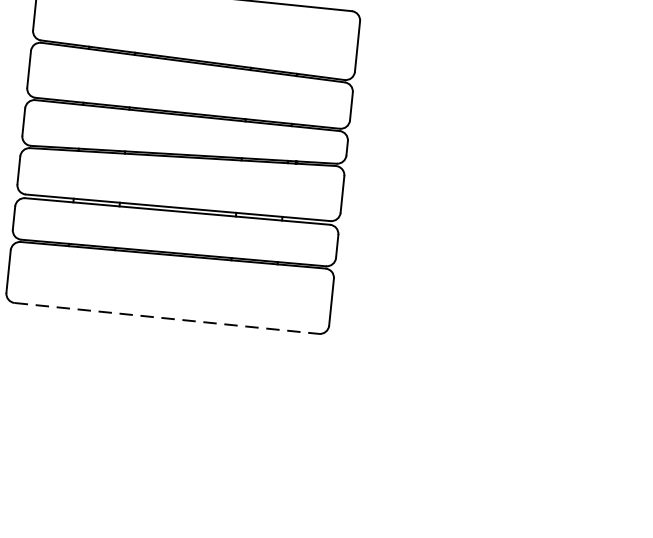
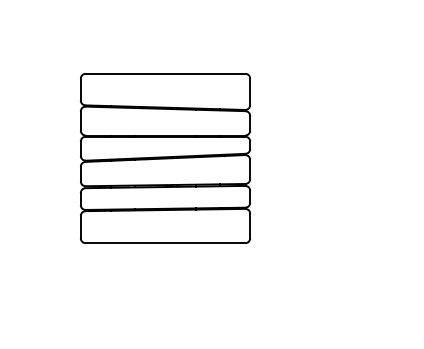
line: (166, 319) -> (165, 243), dashed -> solid

